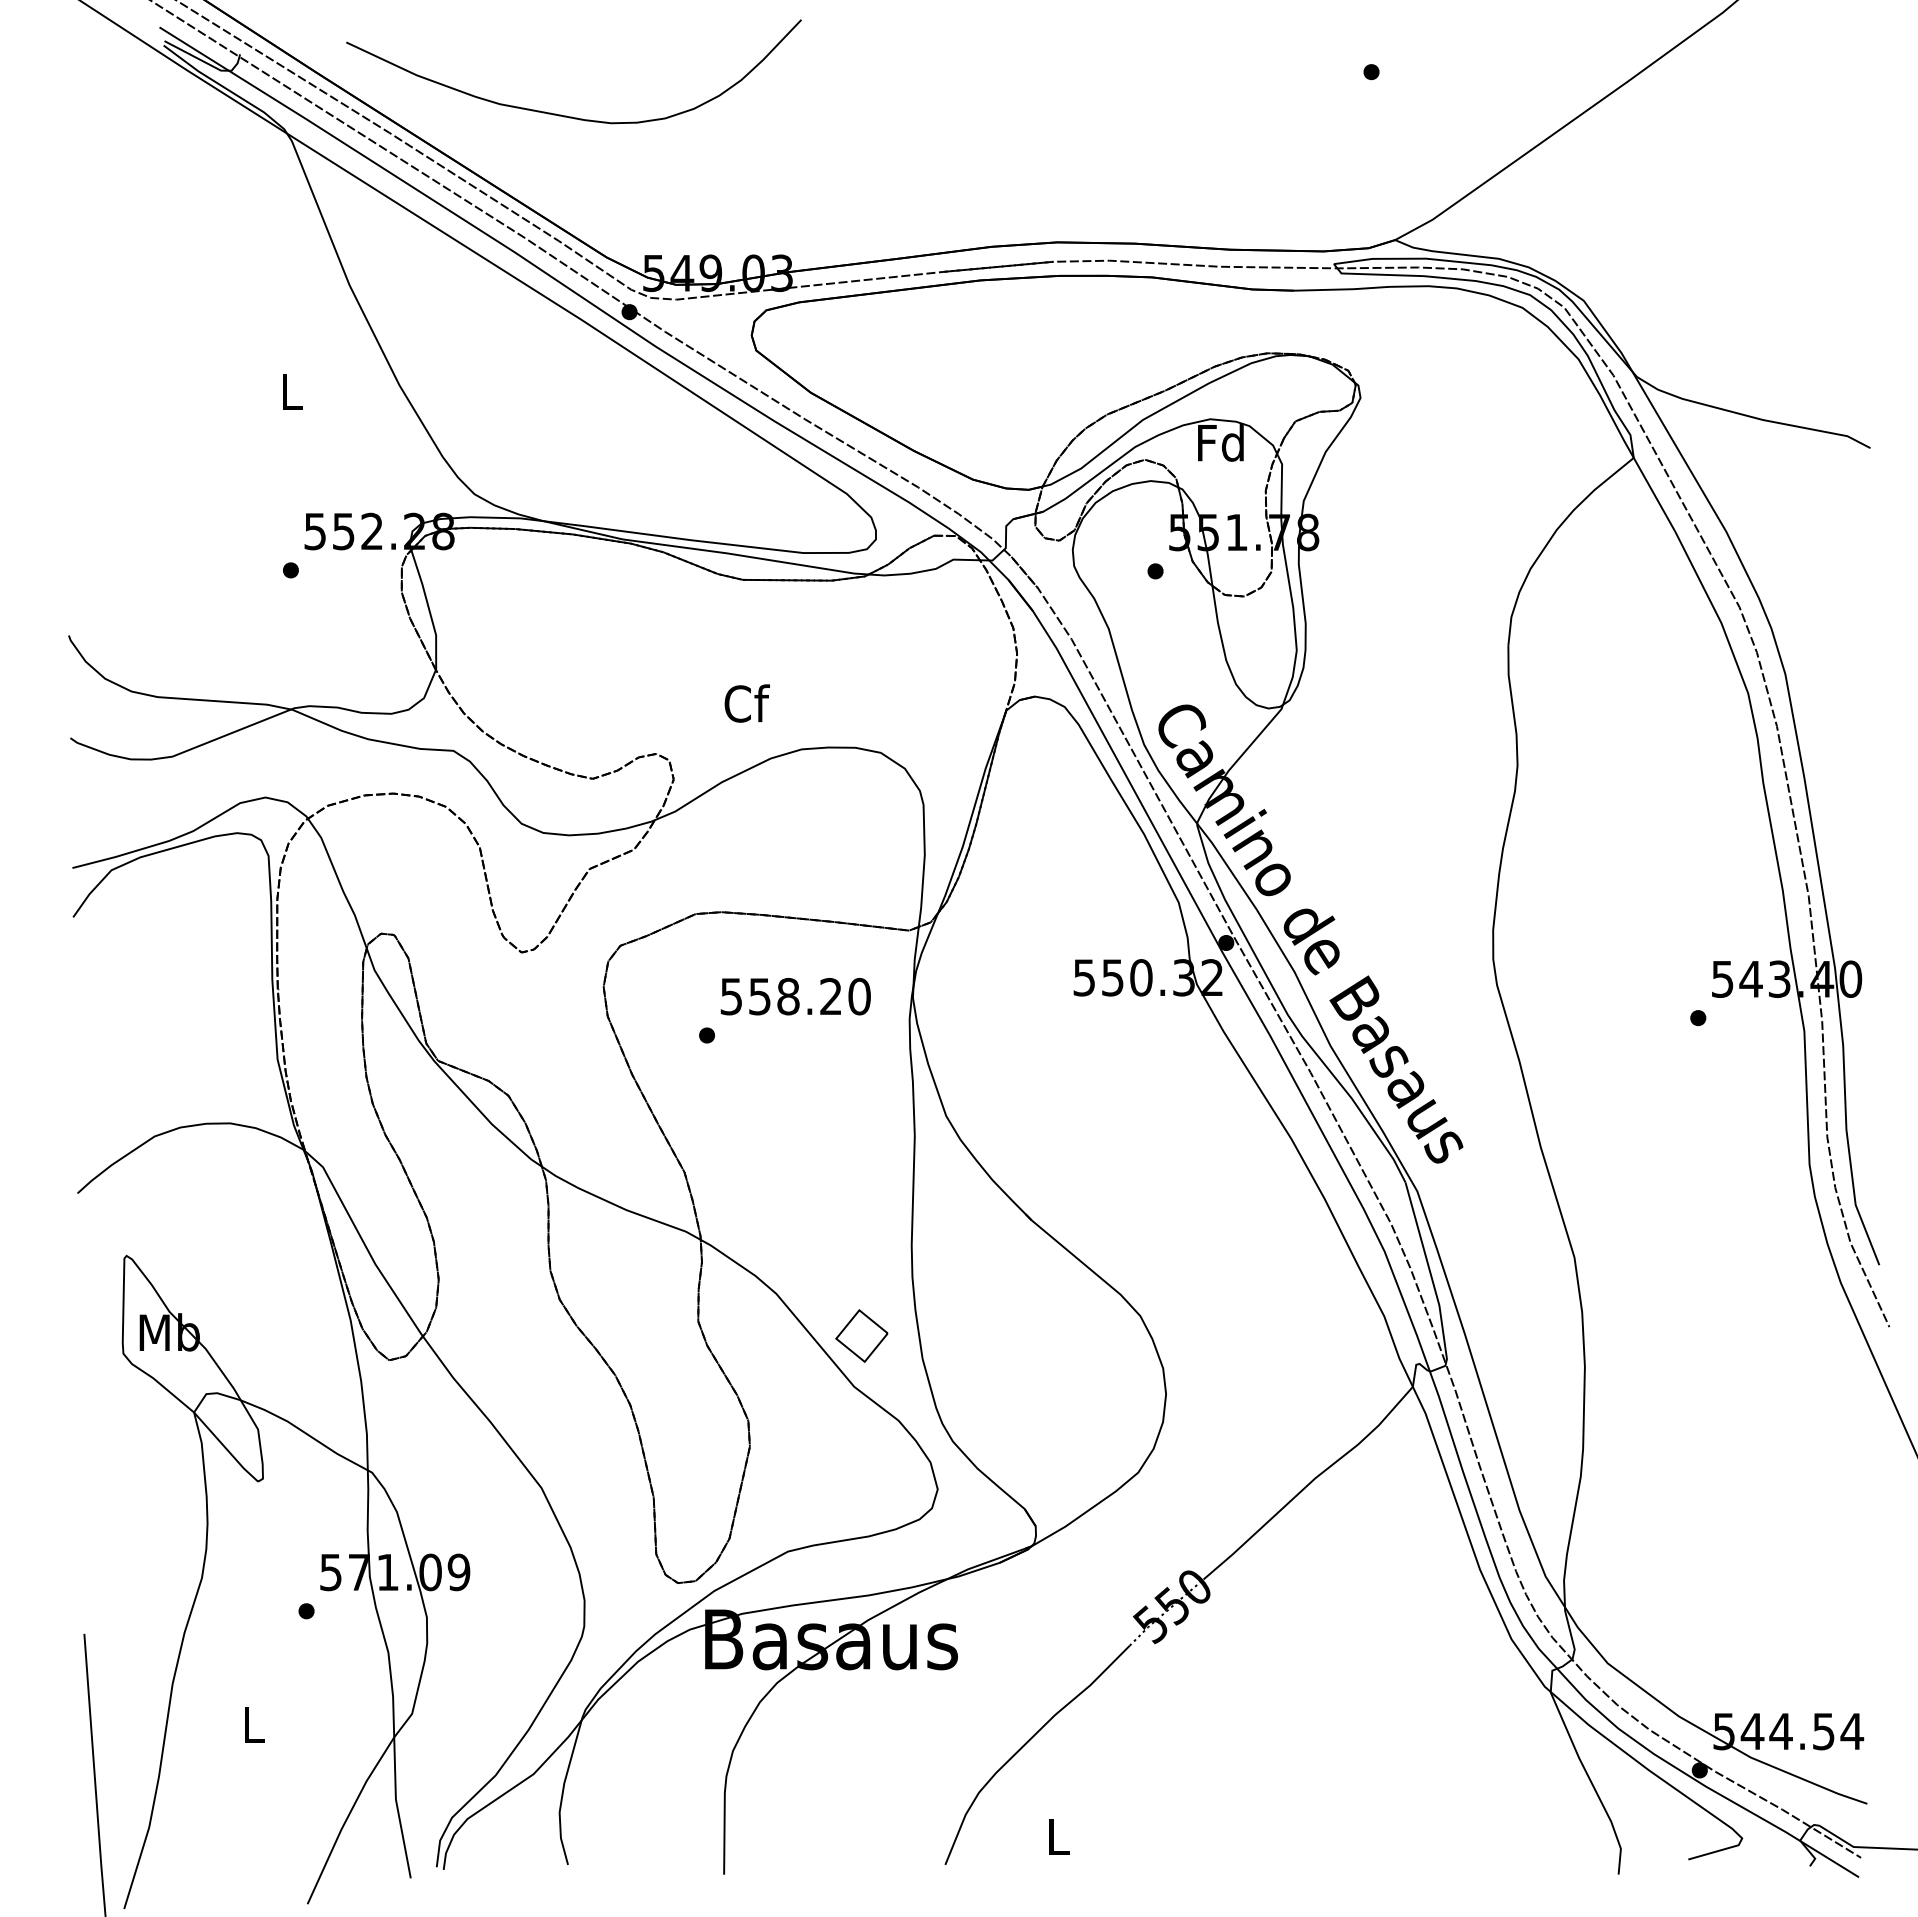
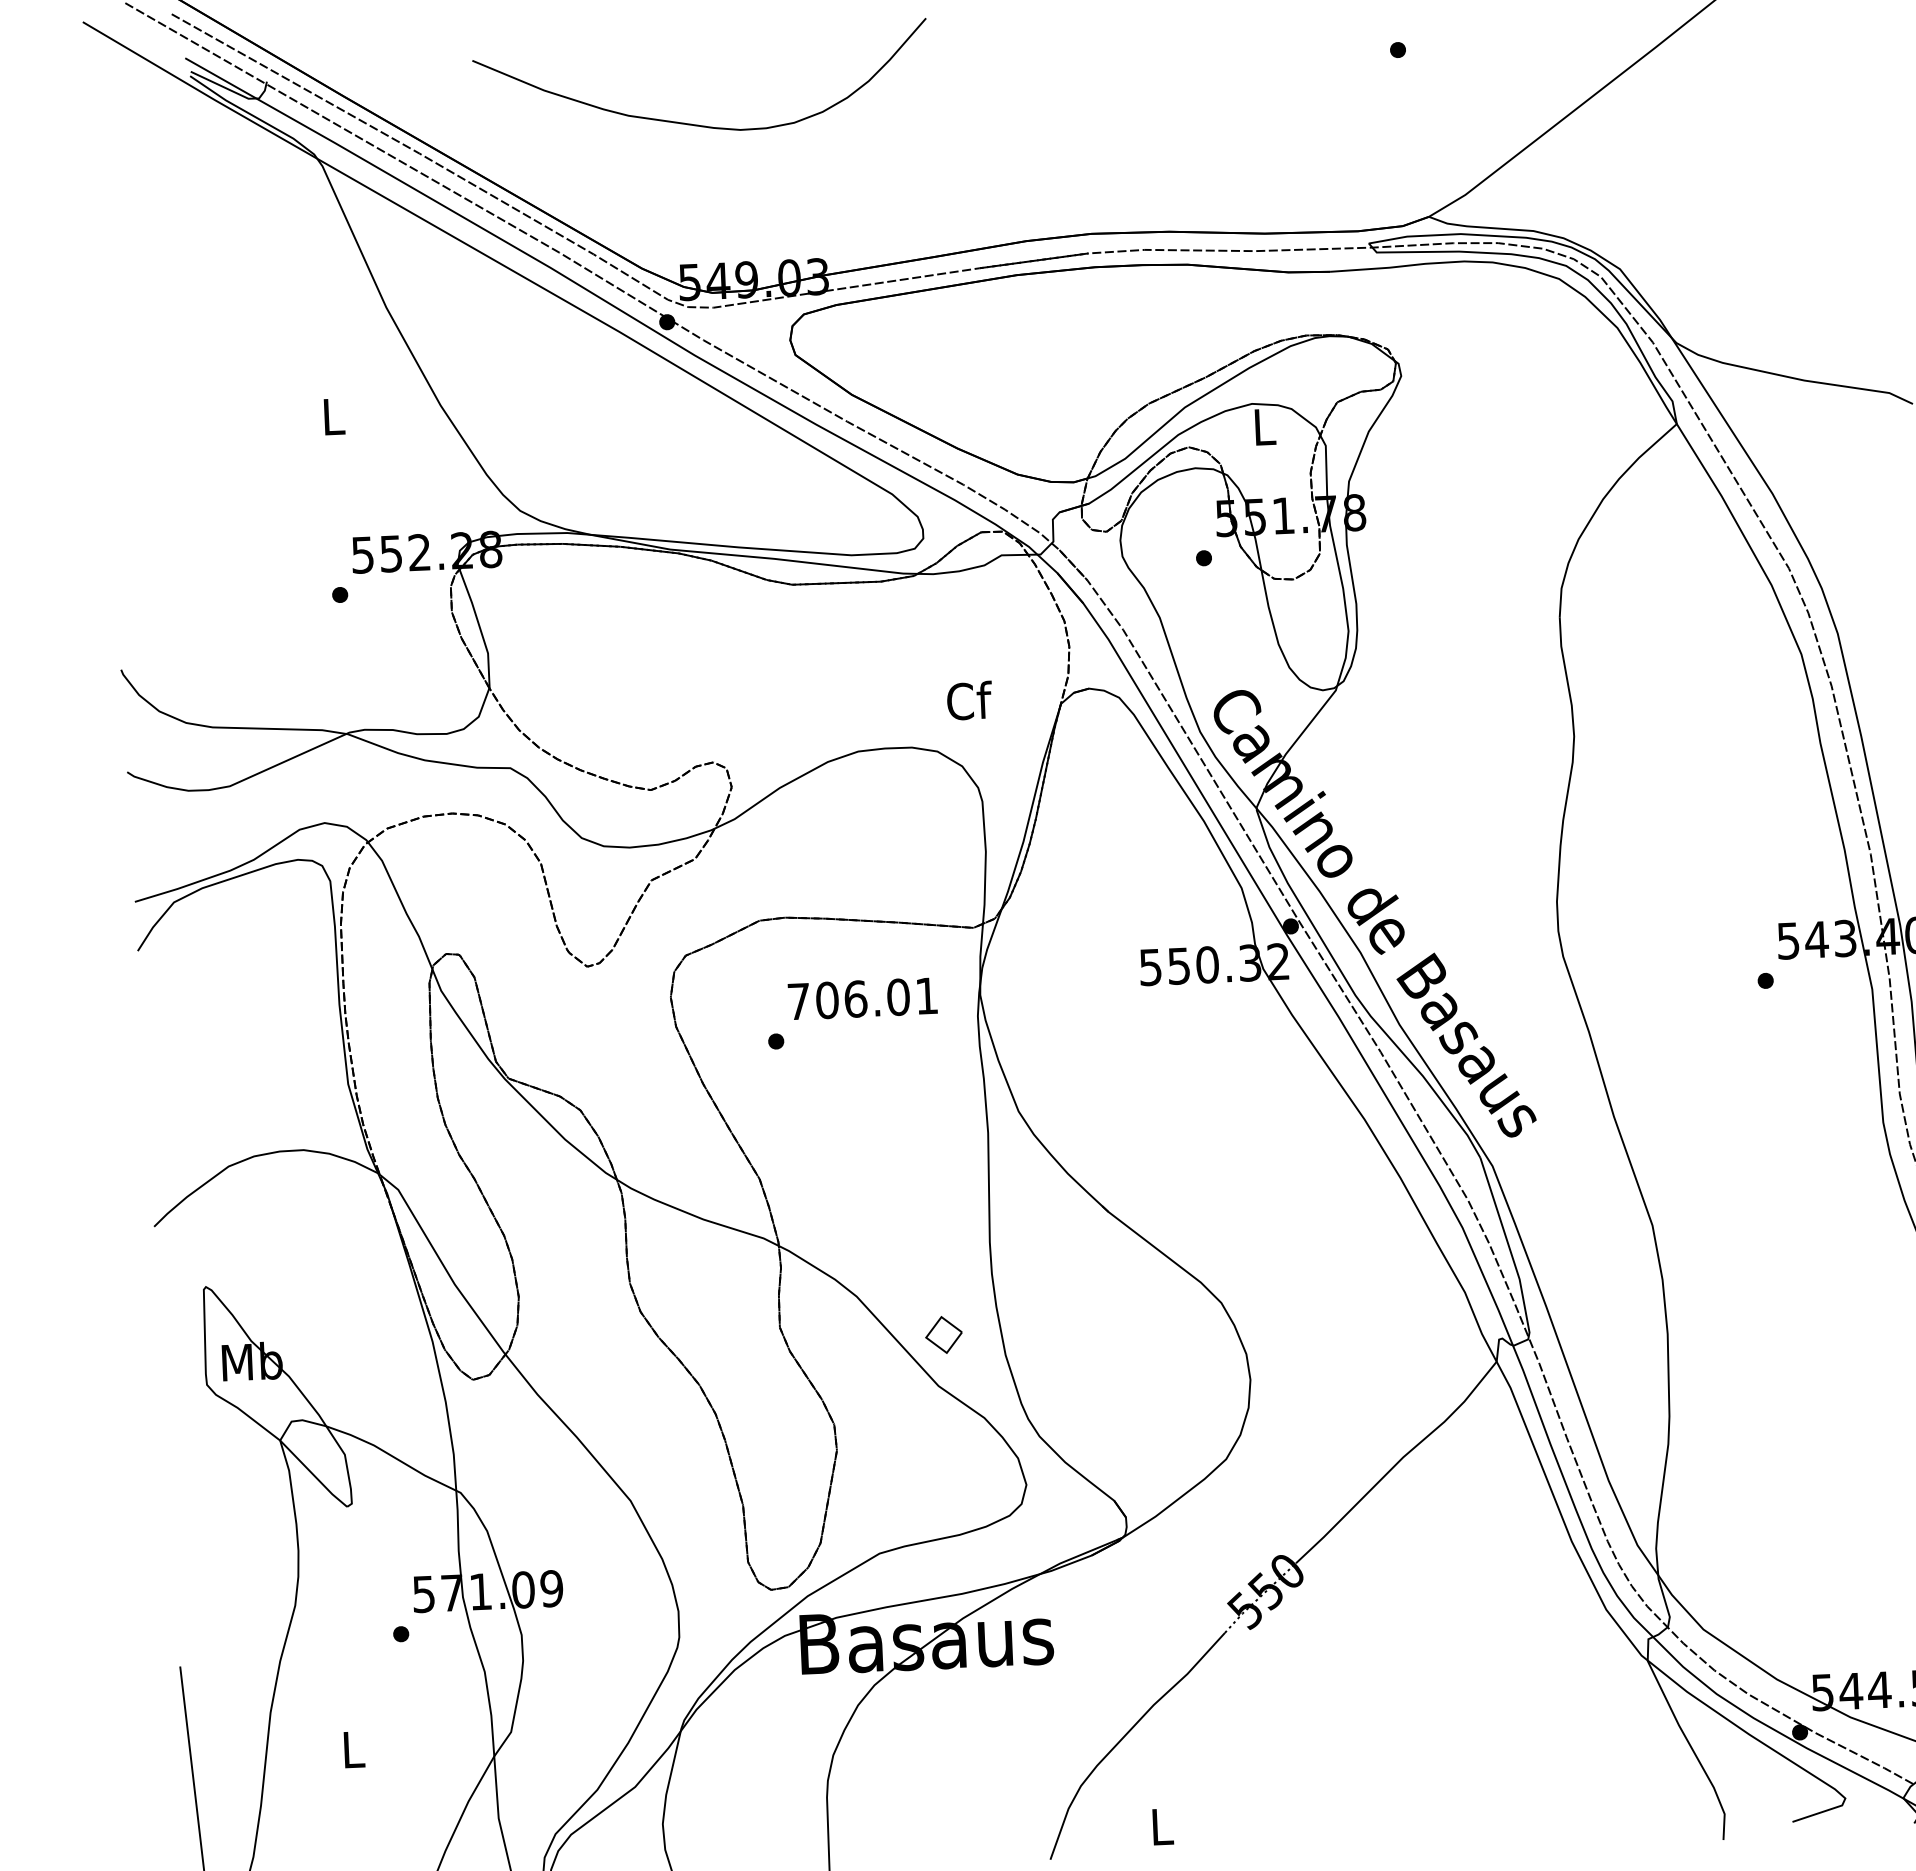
curve: (566, 115) -> (695, 124), moved
text: (1220, 442) -> (1263, 426), Fd -> L
text: (746, 703) -> (968, 700), moved
text: (795, 996) -> (862, 998), 558.20 -> 706.01
part: (861, 1335) -> (943, 1334), size x0.7

